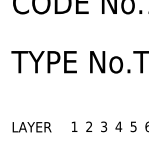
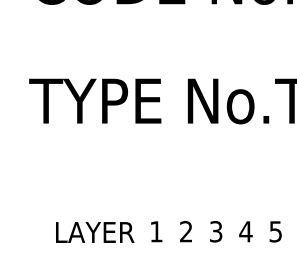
text: (31, 127) -> (93, 233), moved

